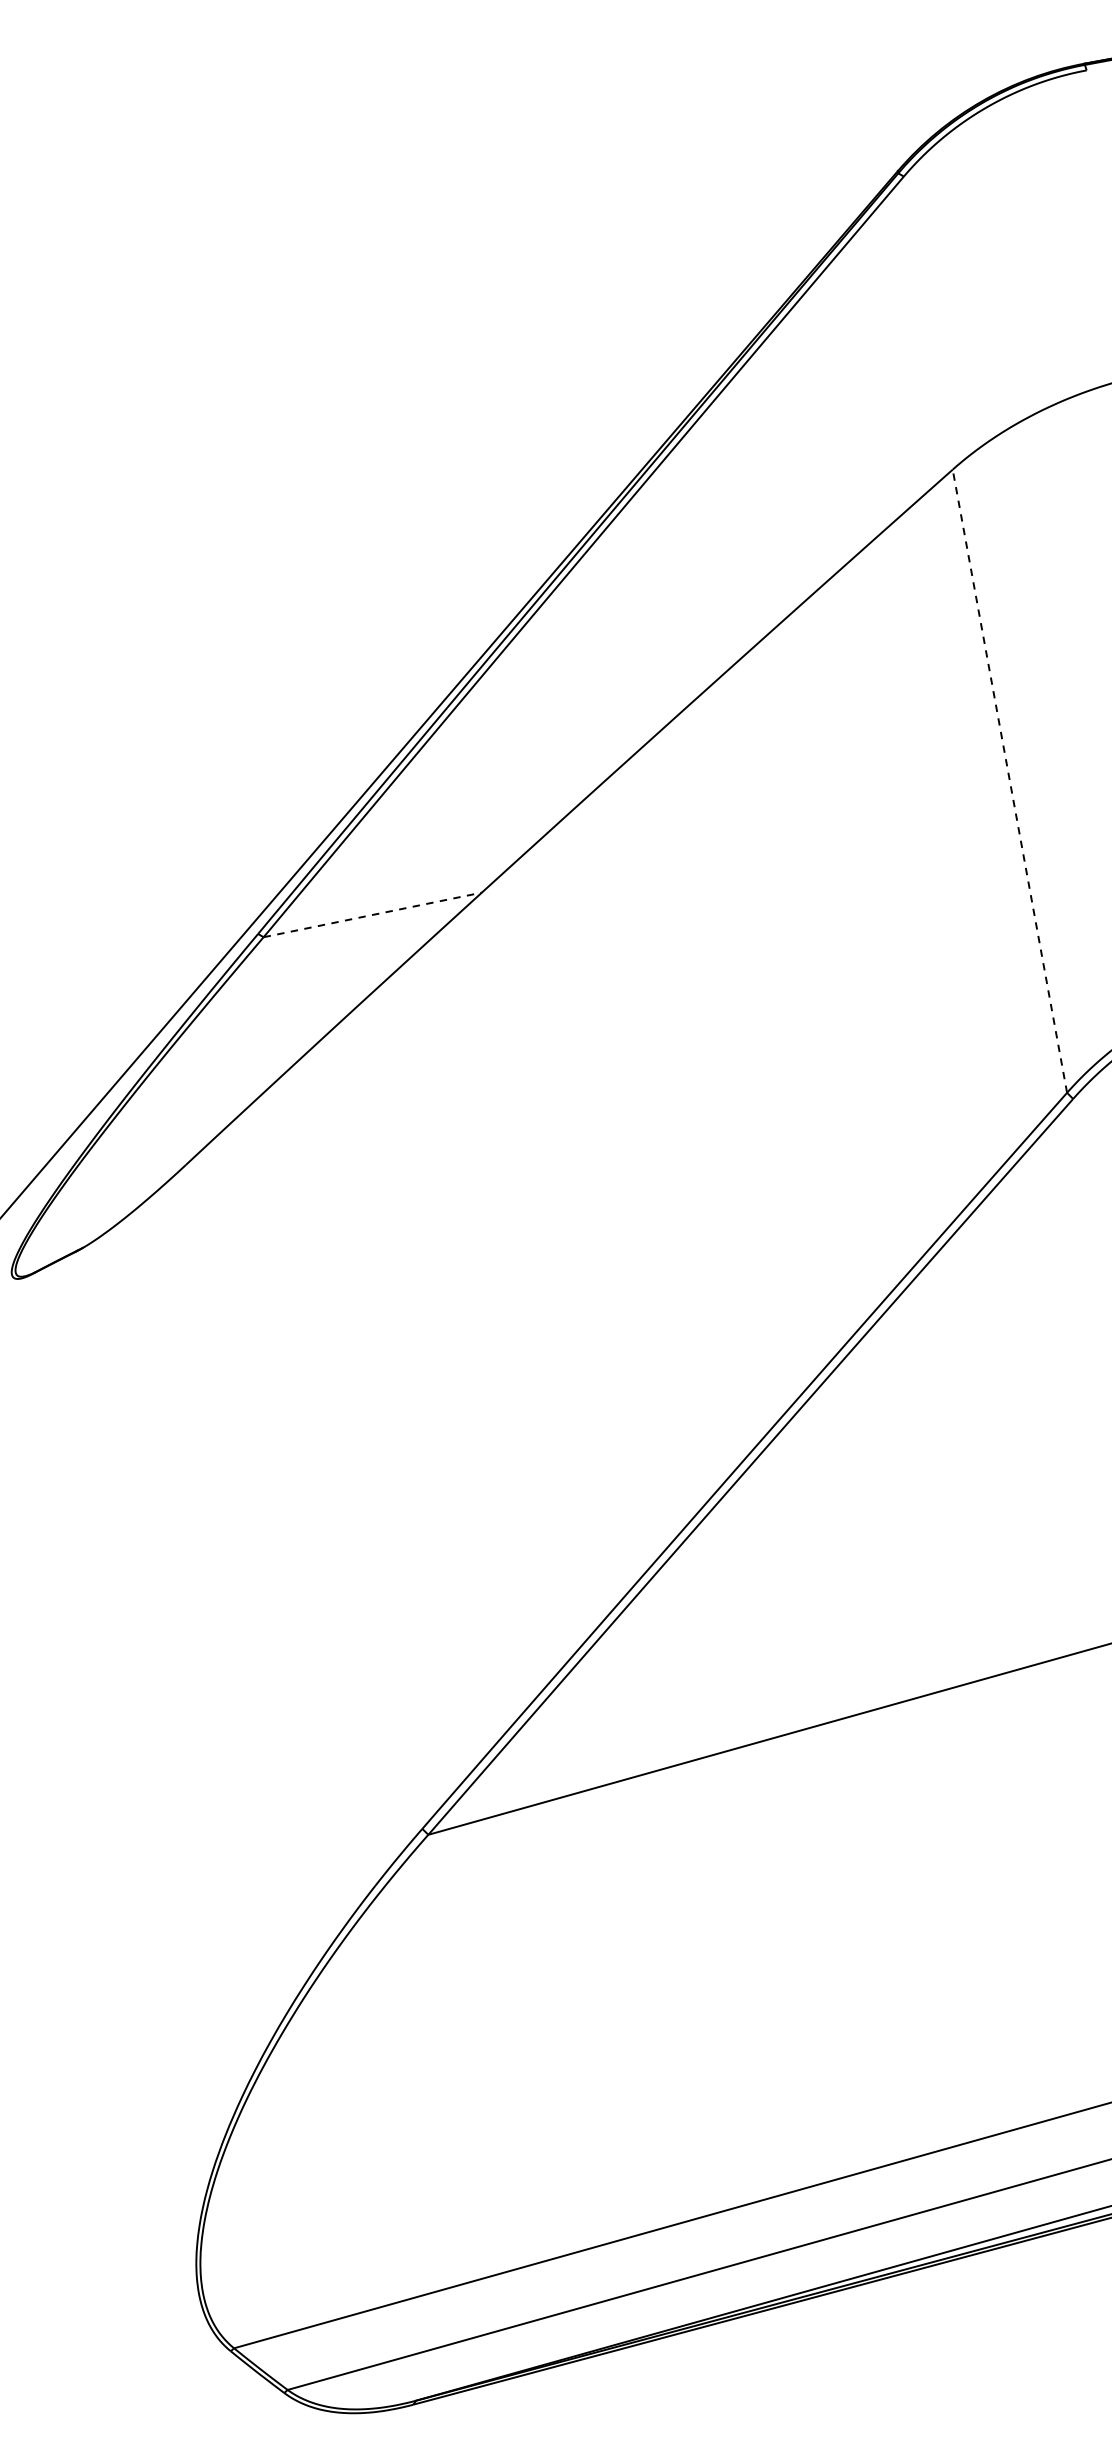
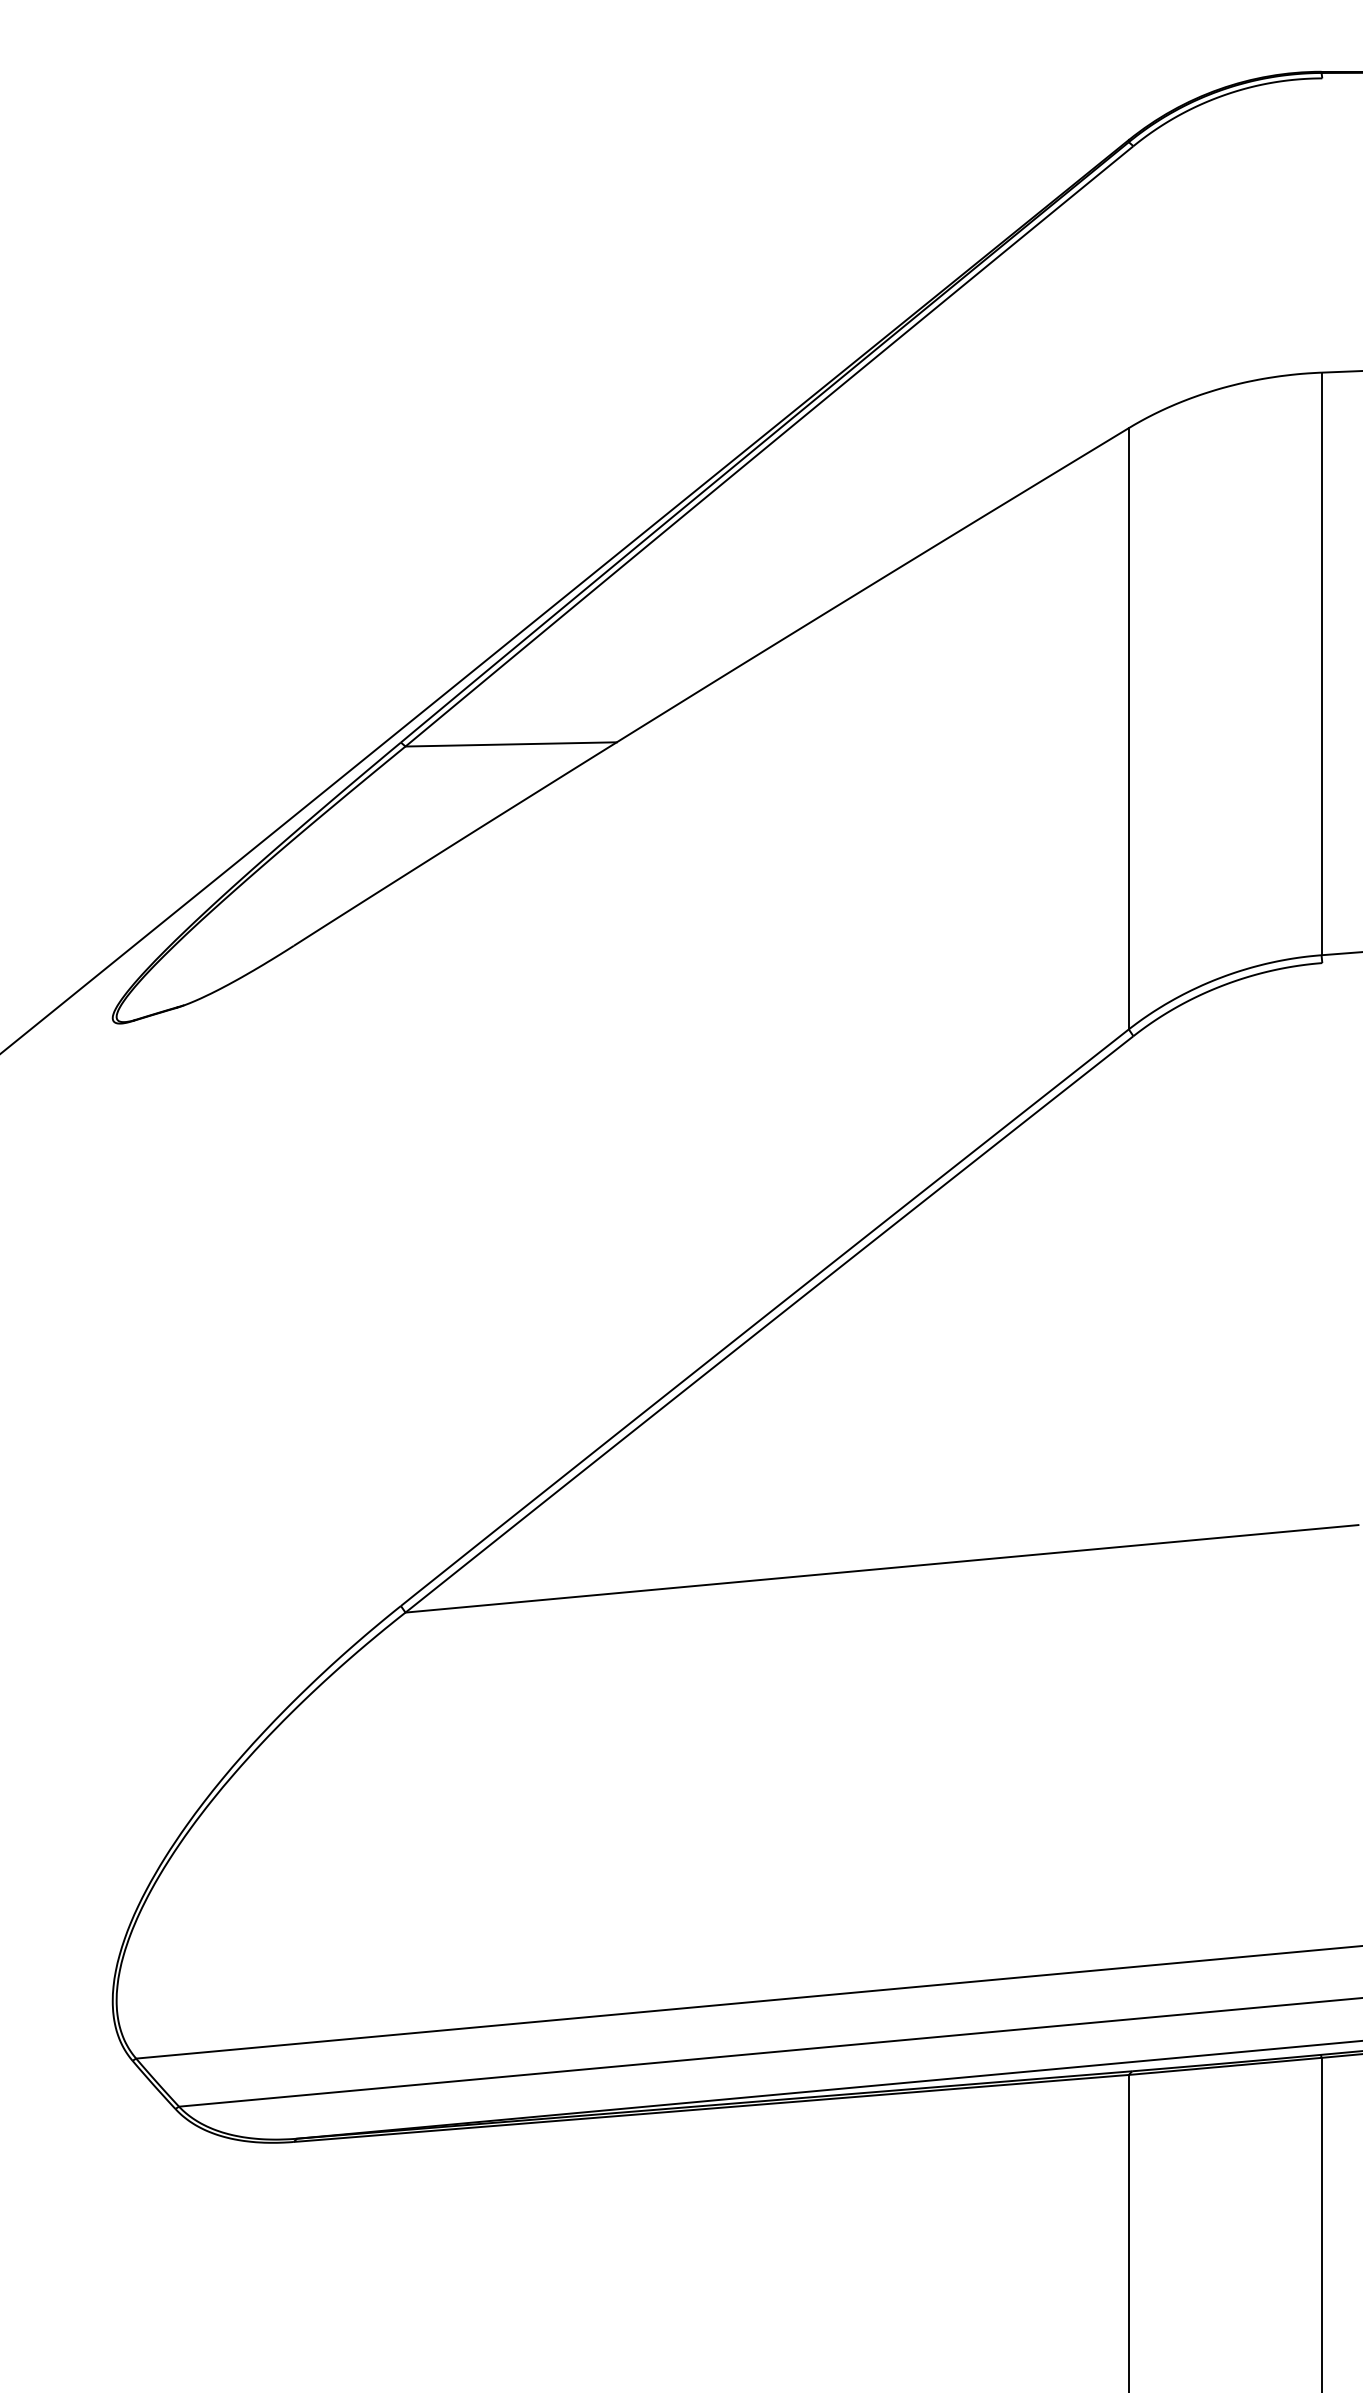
line: (1009, 781) -> (1128, 728), dashed -> solid
line: (373, 914) -> (511, 744), dashed -> solid

